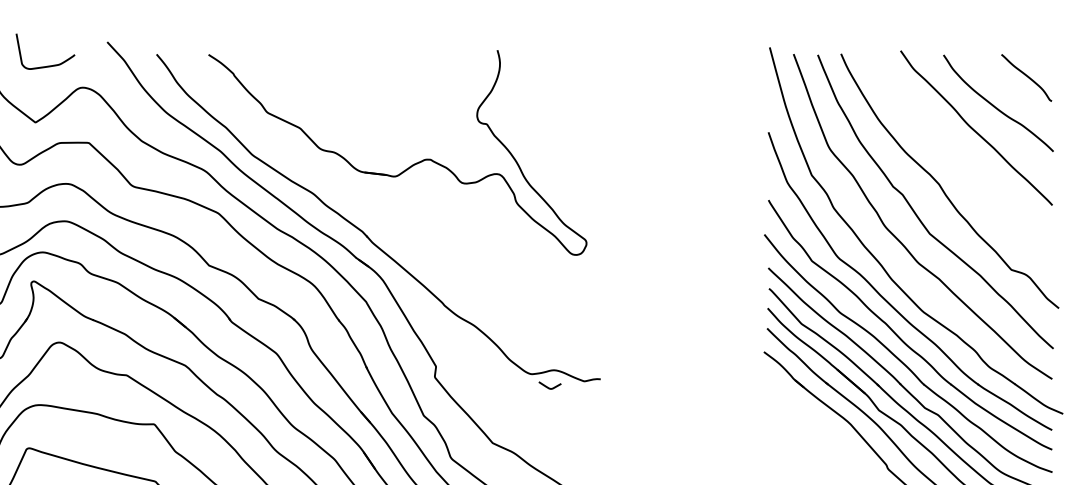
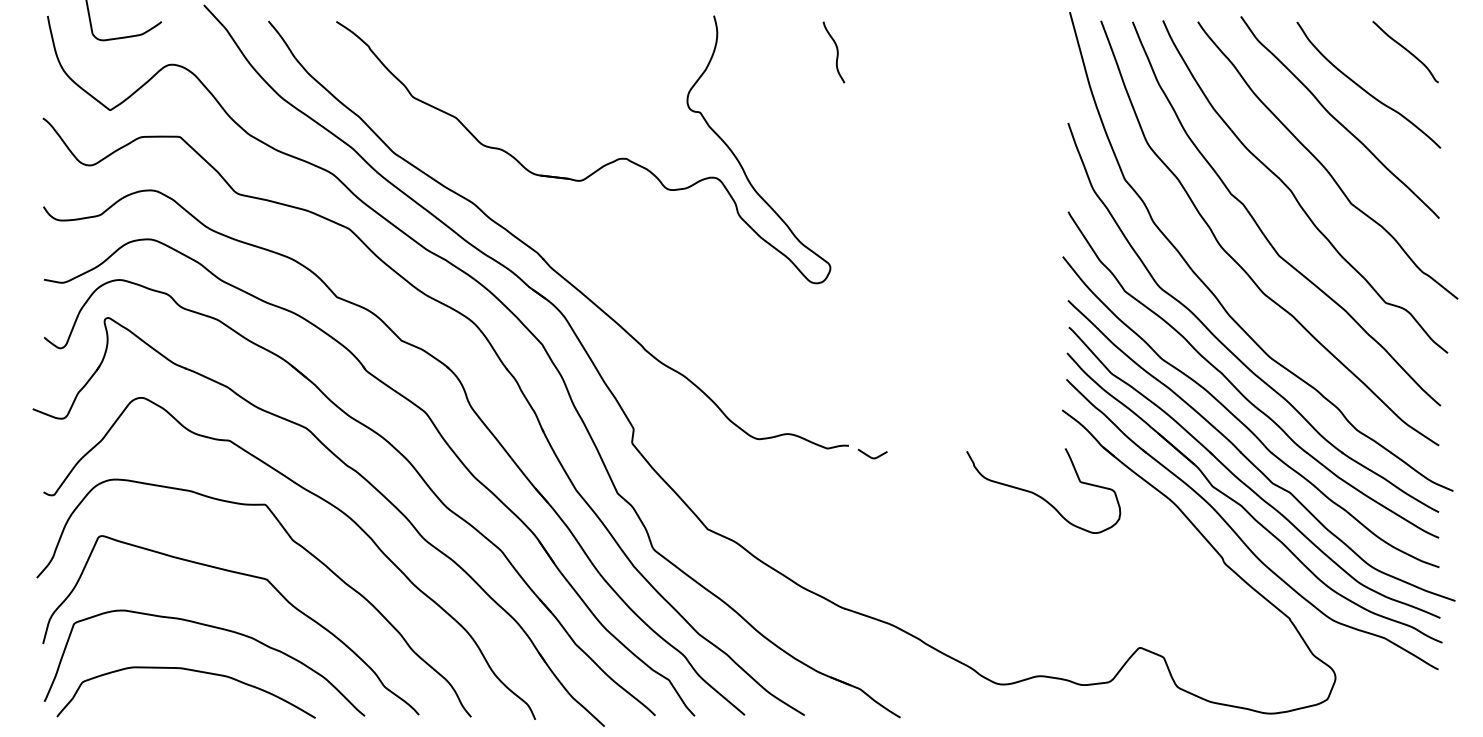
curve: (591, 78) -> (836, 52), added
curve: (963, 164) -> (1323, 164), added
curve: (549, 387) -> (871, 456), moved
curve: (748, 418) -> (1041, 496), added

